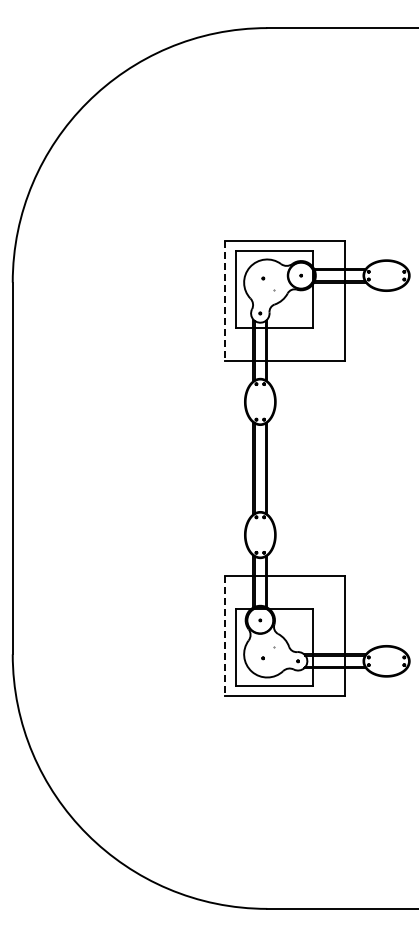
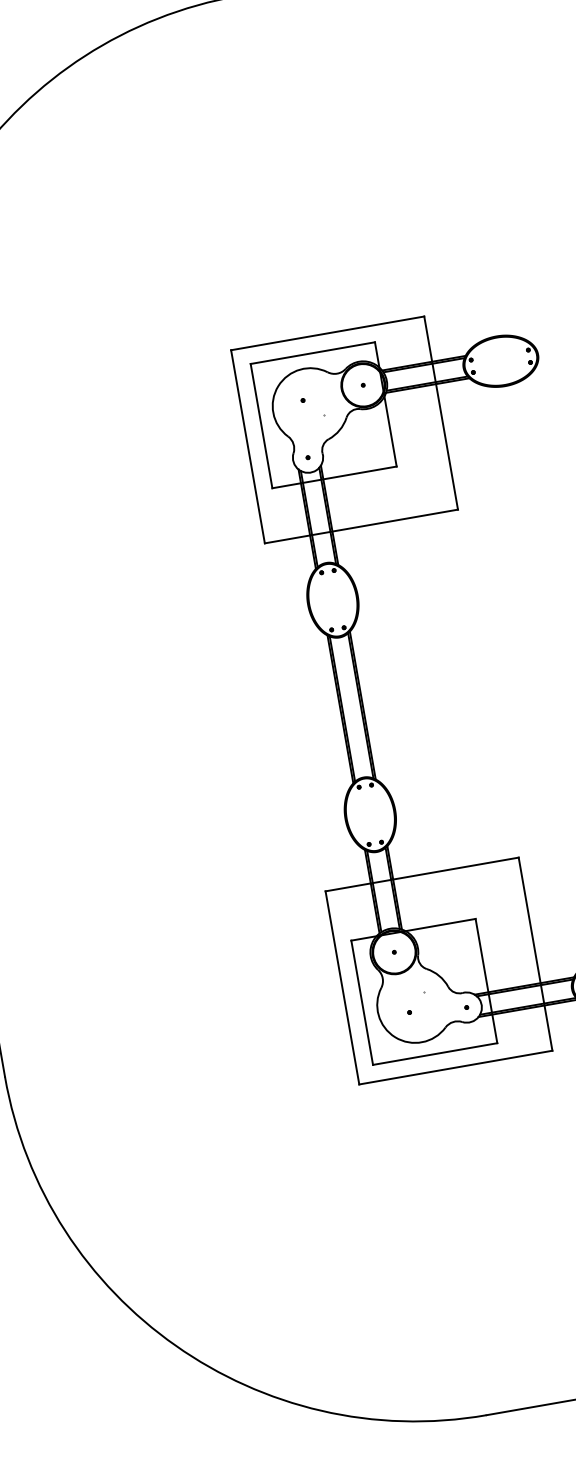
line: (225, 300) -> (248, 446), dashed -> solid
line: (225, 636) -> (342, 988), dashed -> solid

